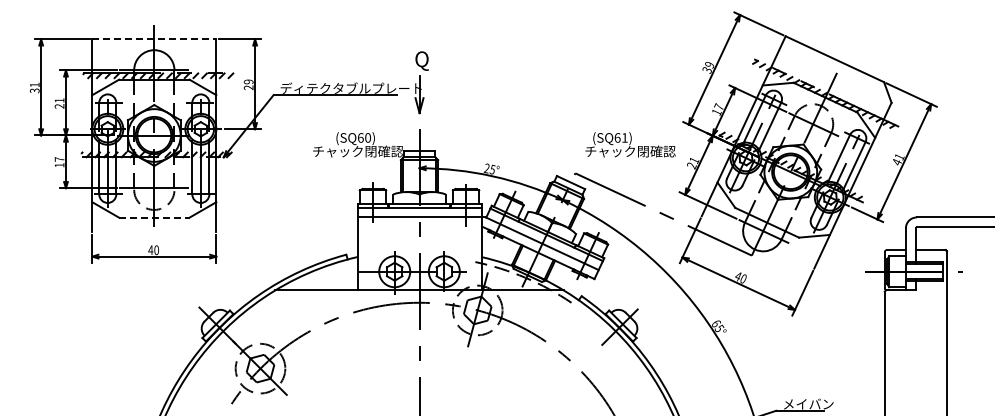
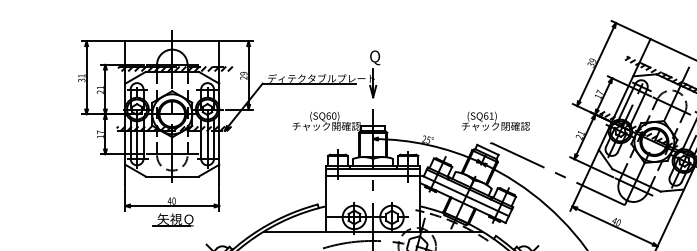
line: (154, 39) -> (172, 41), dashed -> solid
text: (630, 144) -> (495, 121), moved
text: (370, 153) -> (336, 127), チャック閉確認 -> チャック開確認
line: (154, 217) -> (172, 176), dashed -> solid
part: (155, 275) -> (173, 220), added

